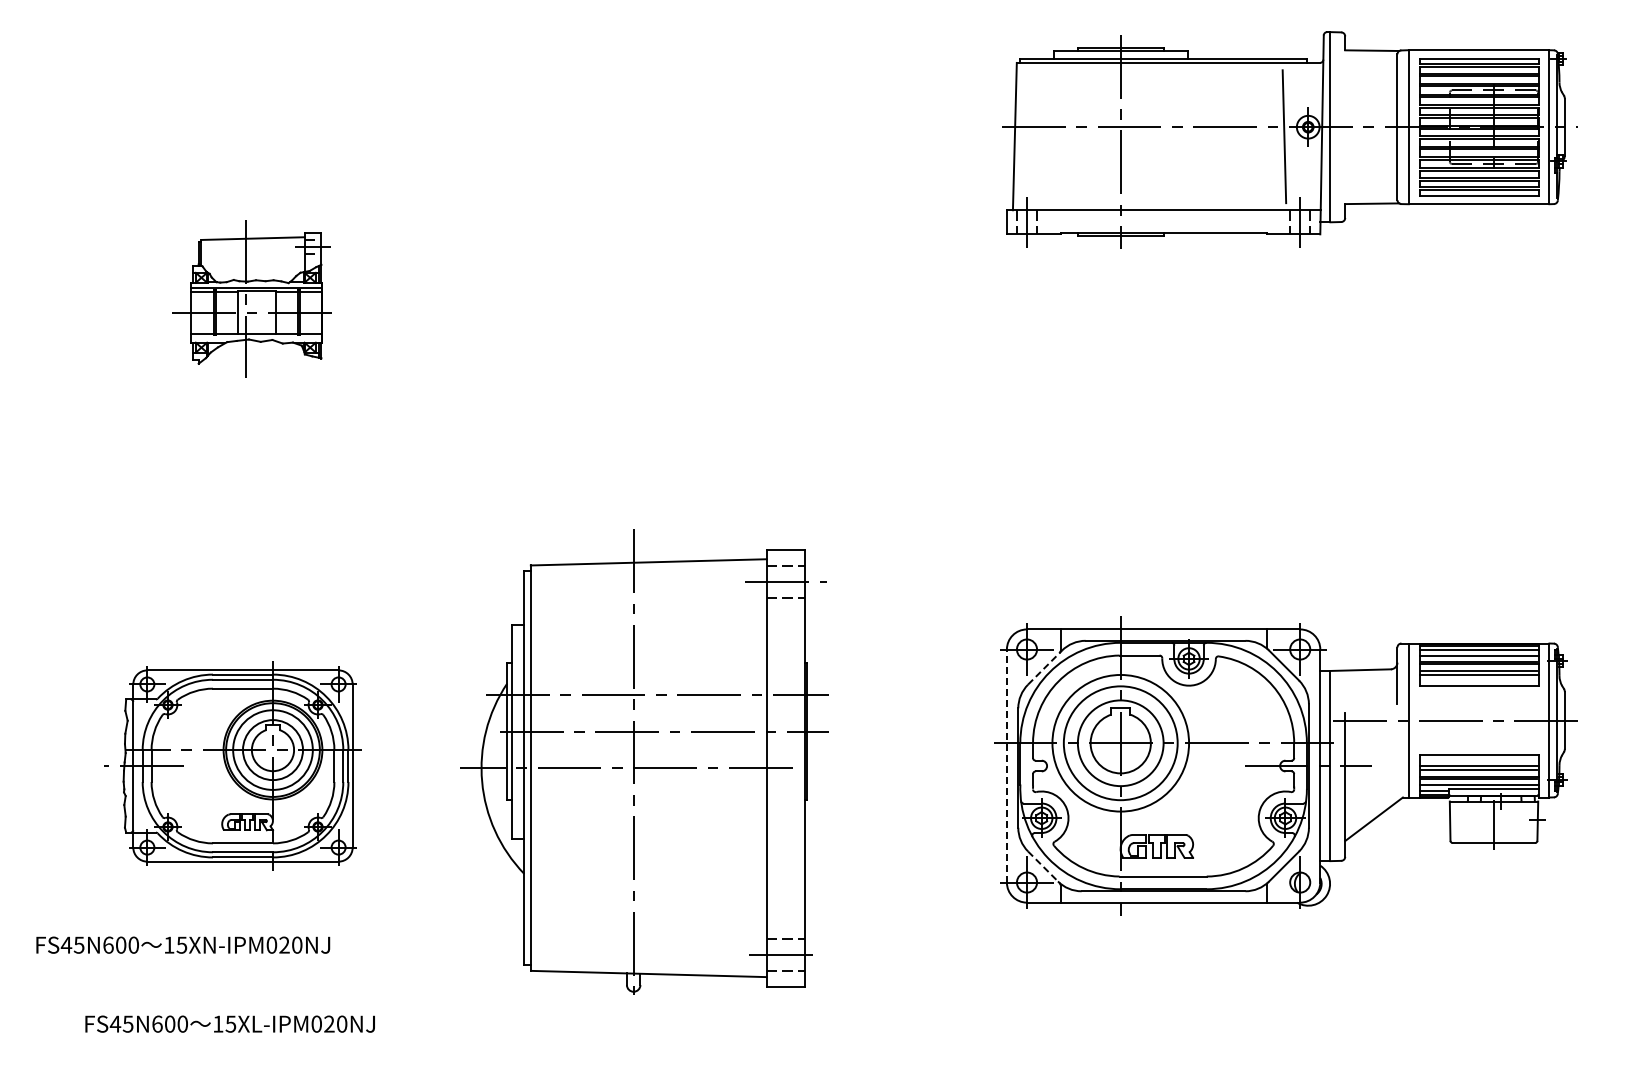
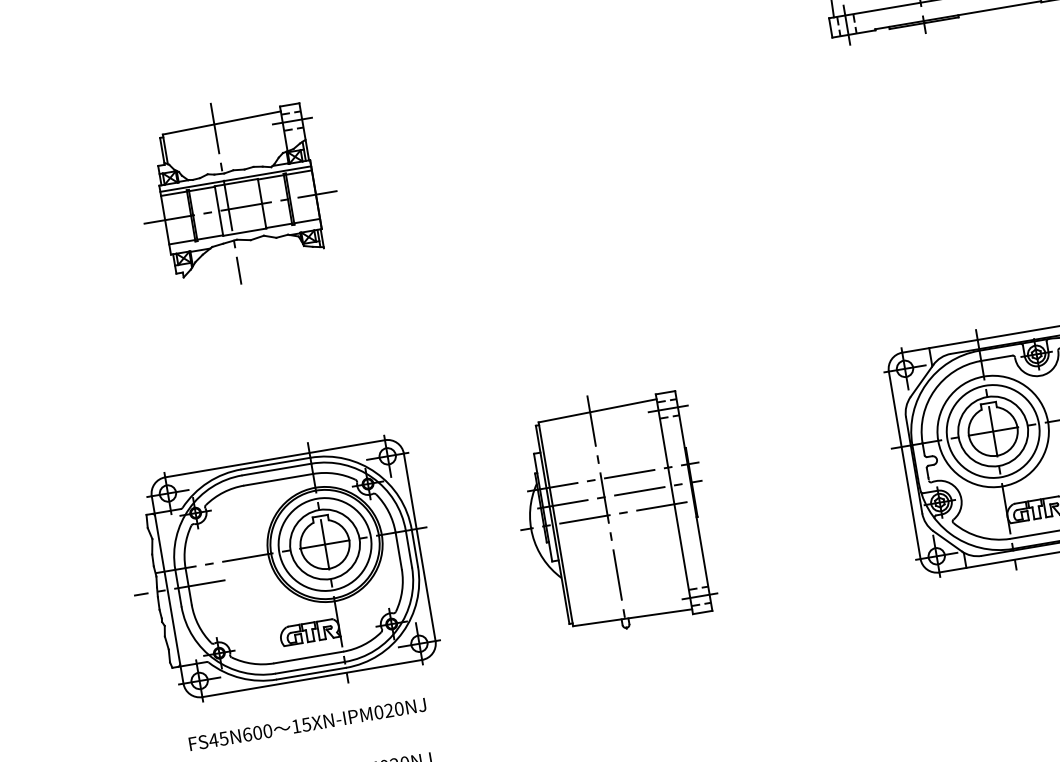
part: (256, 298) -> (237, 191), size x1.43
line: (1045, 667) -> (922, 380), dashed -> solid
part: (643, 762) -> (611, 511), size x0.62
part: (232, 765) -> (281, 570), size x1.43
line: (1006, 766) -> (904, 465), dashed -> solid
line: (1043, 866) -> (947, 541), dashed -> solid
text: (183, 944) -> (307, 723), moved

